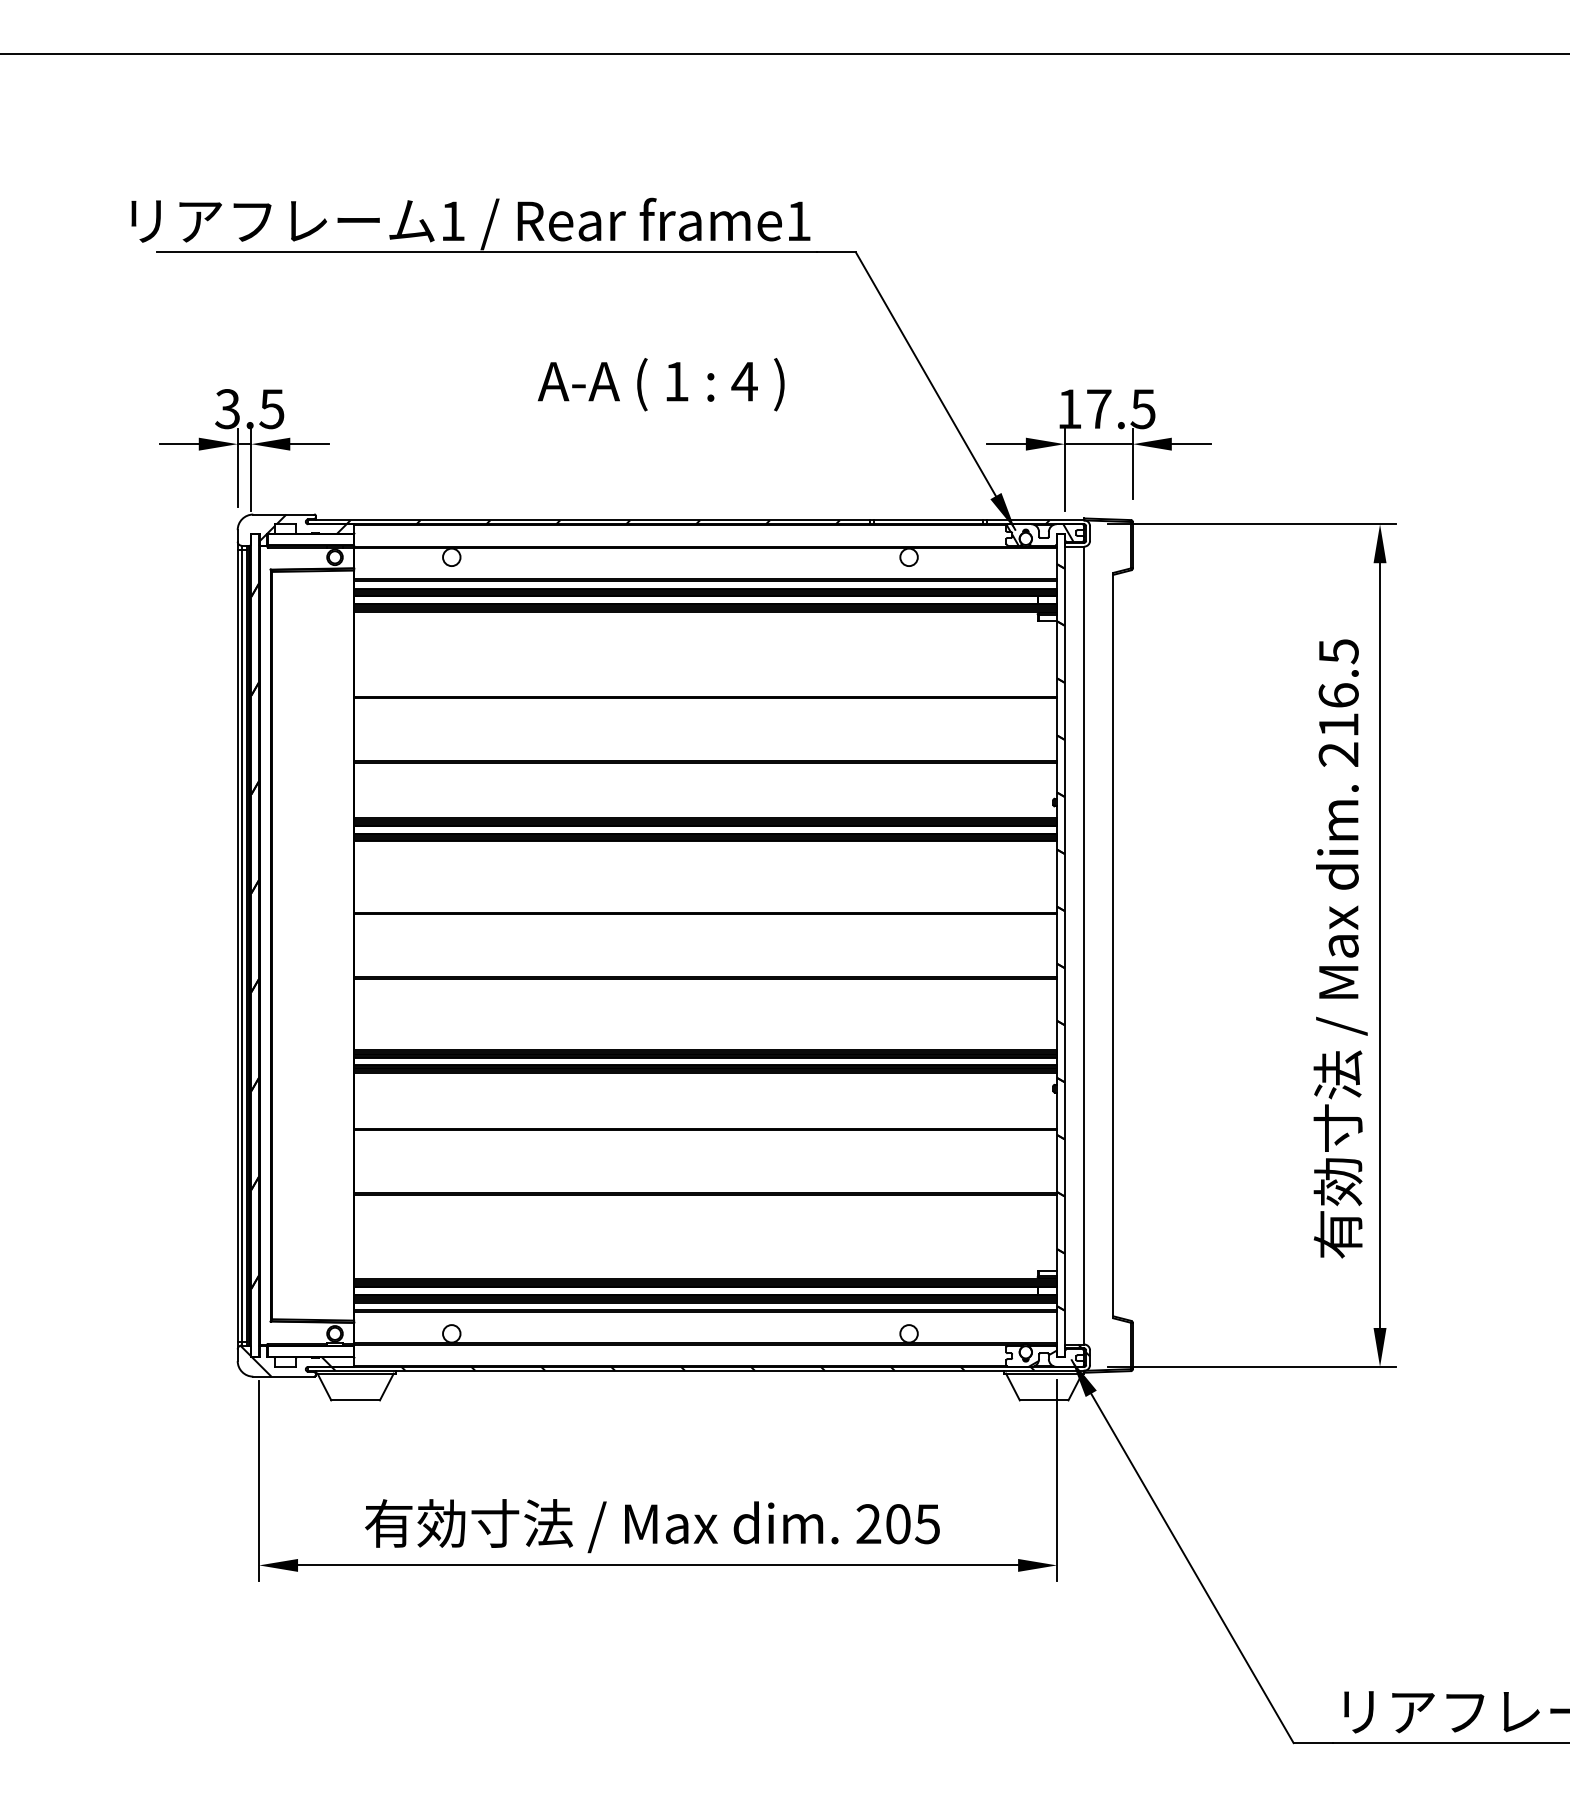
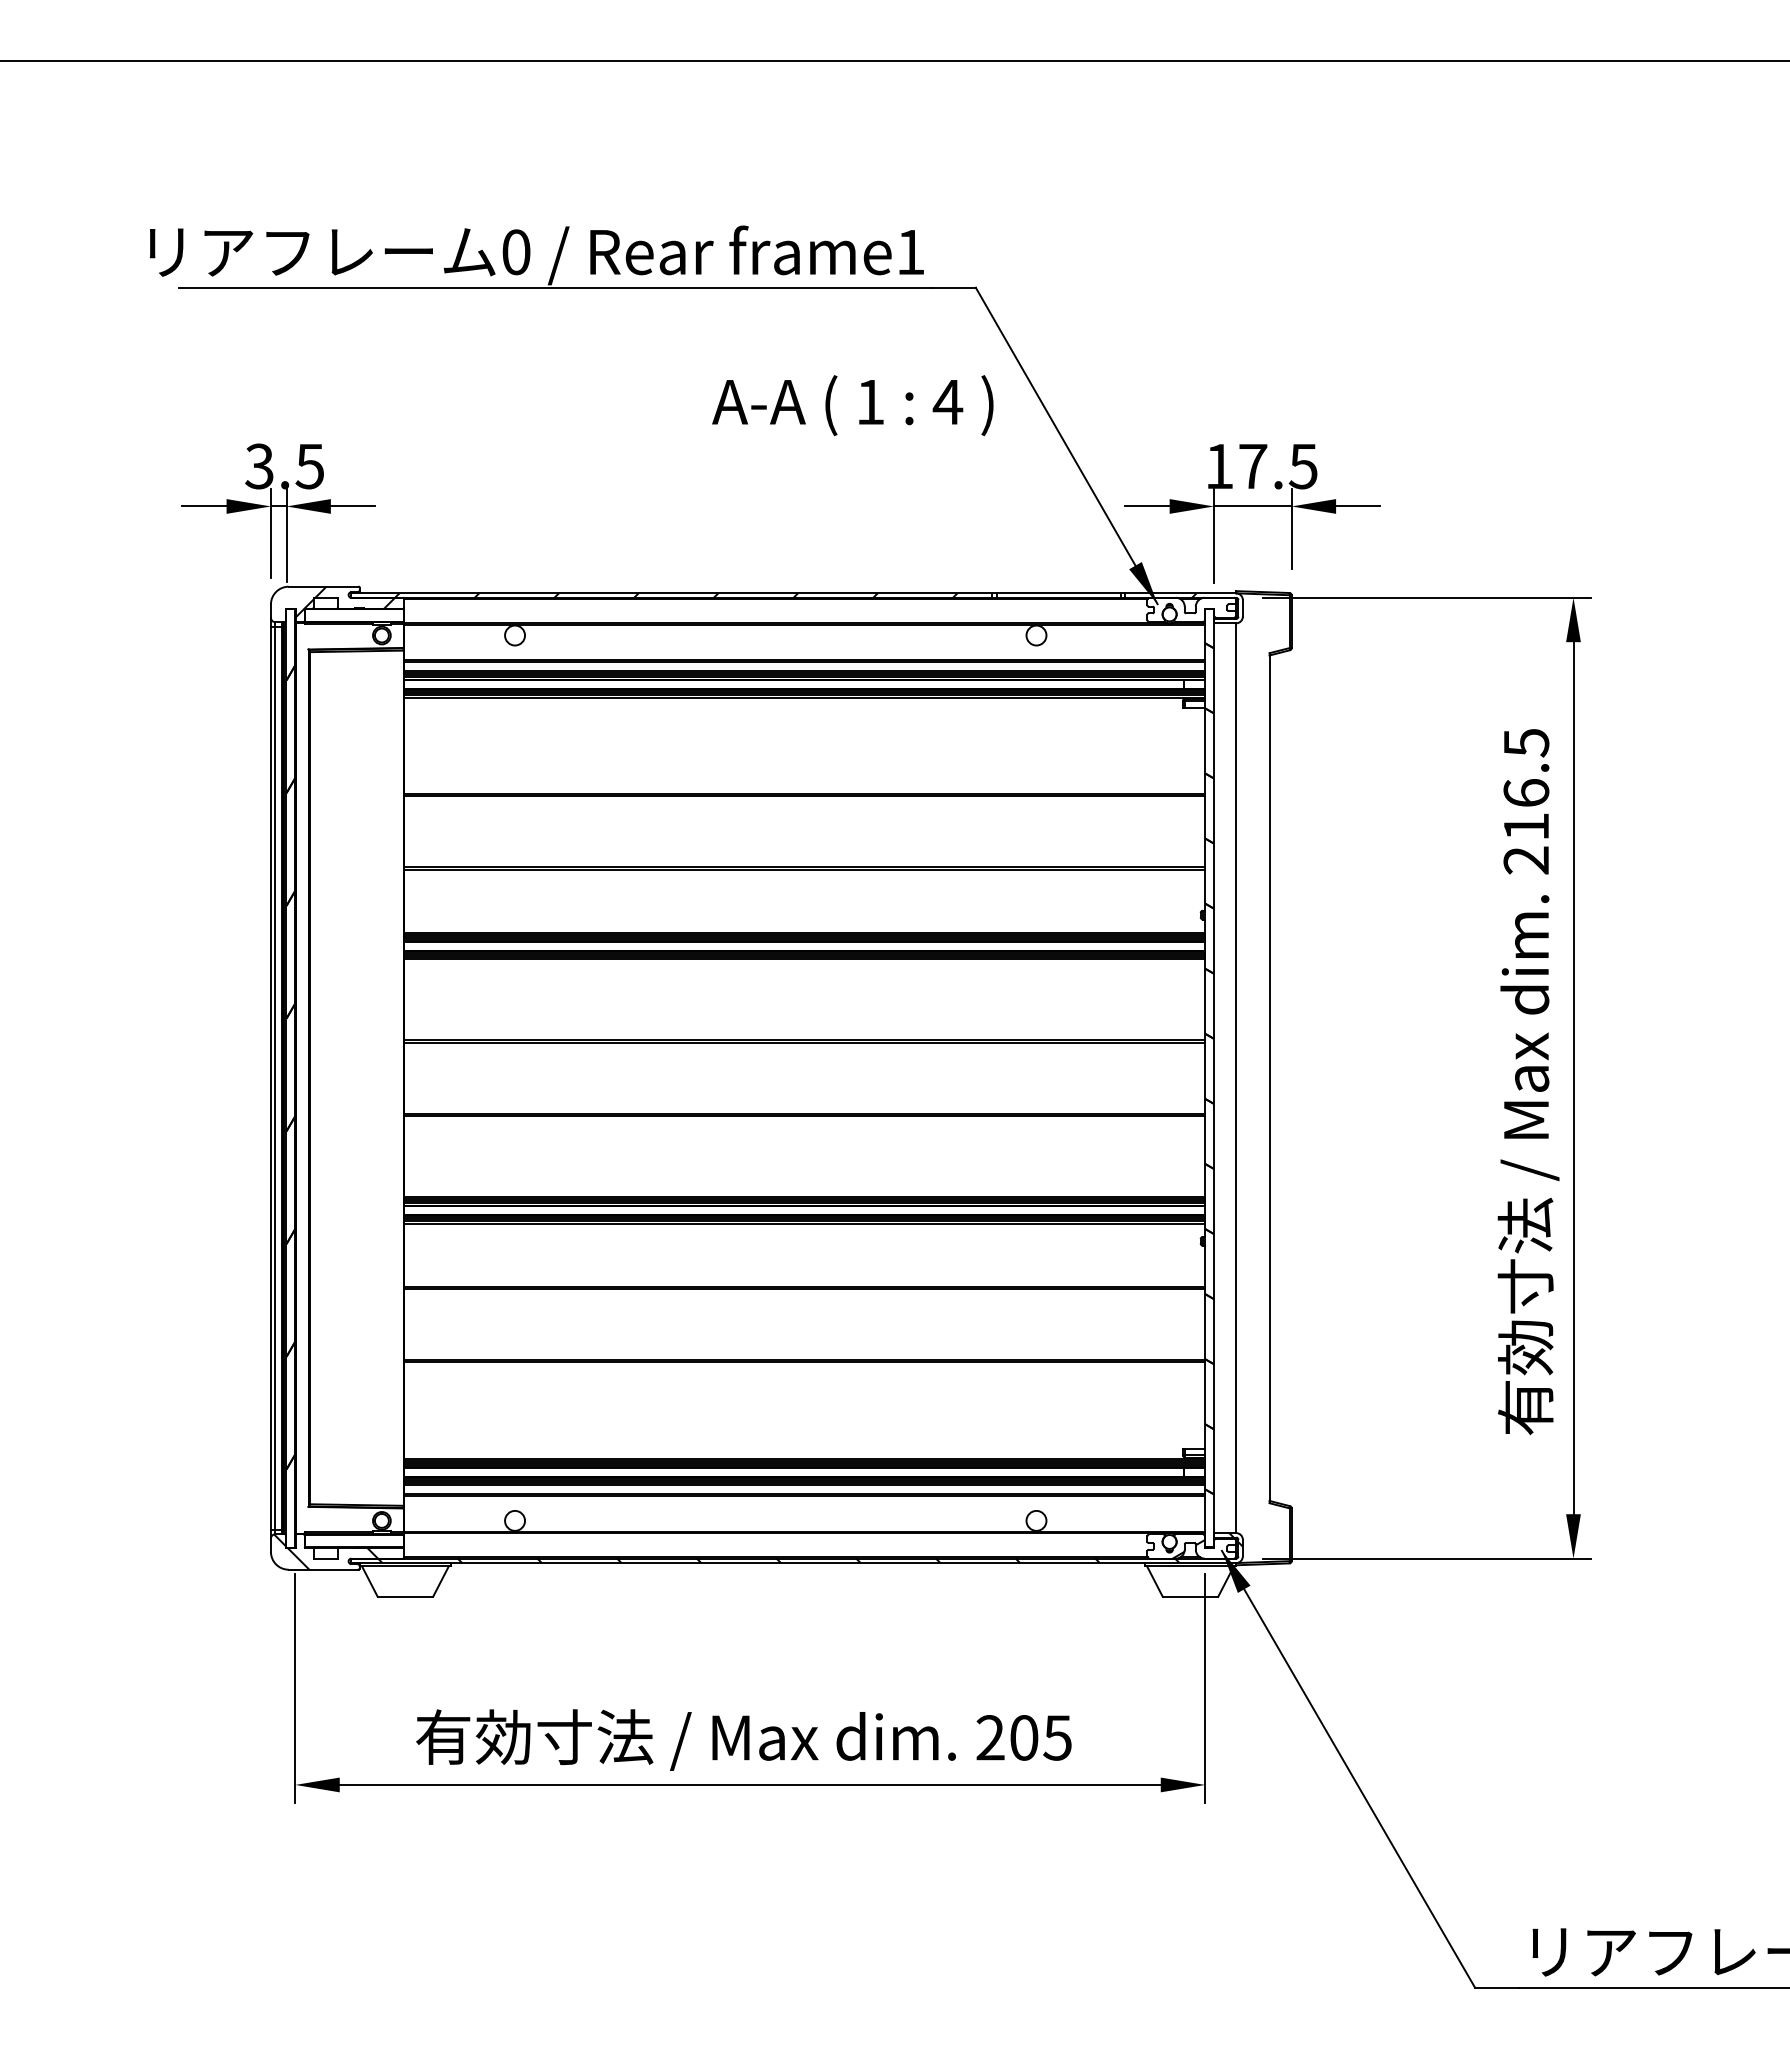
text: (453, 221) -> (516, 252), 1 -> 0
text: (660, 384) -> (852, 405), moved
hatch: (1039, 534) -> (1185, 609), removed

